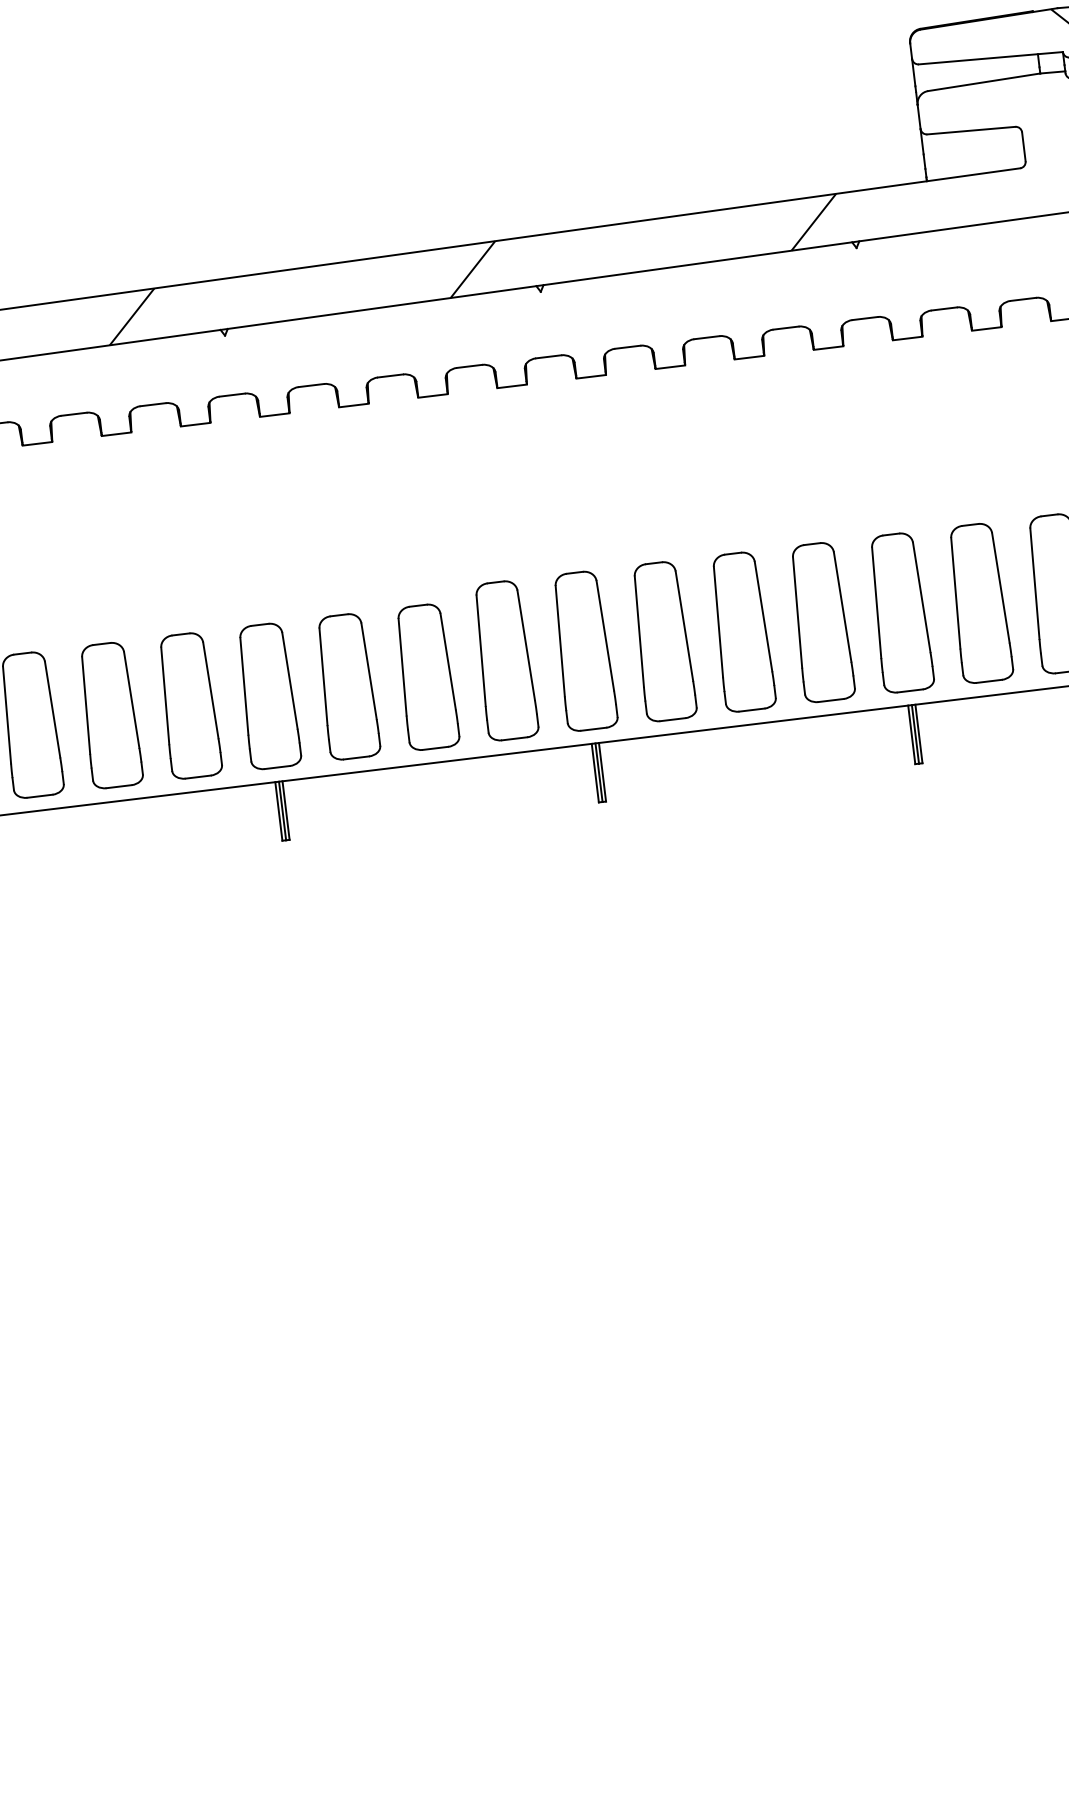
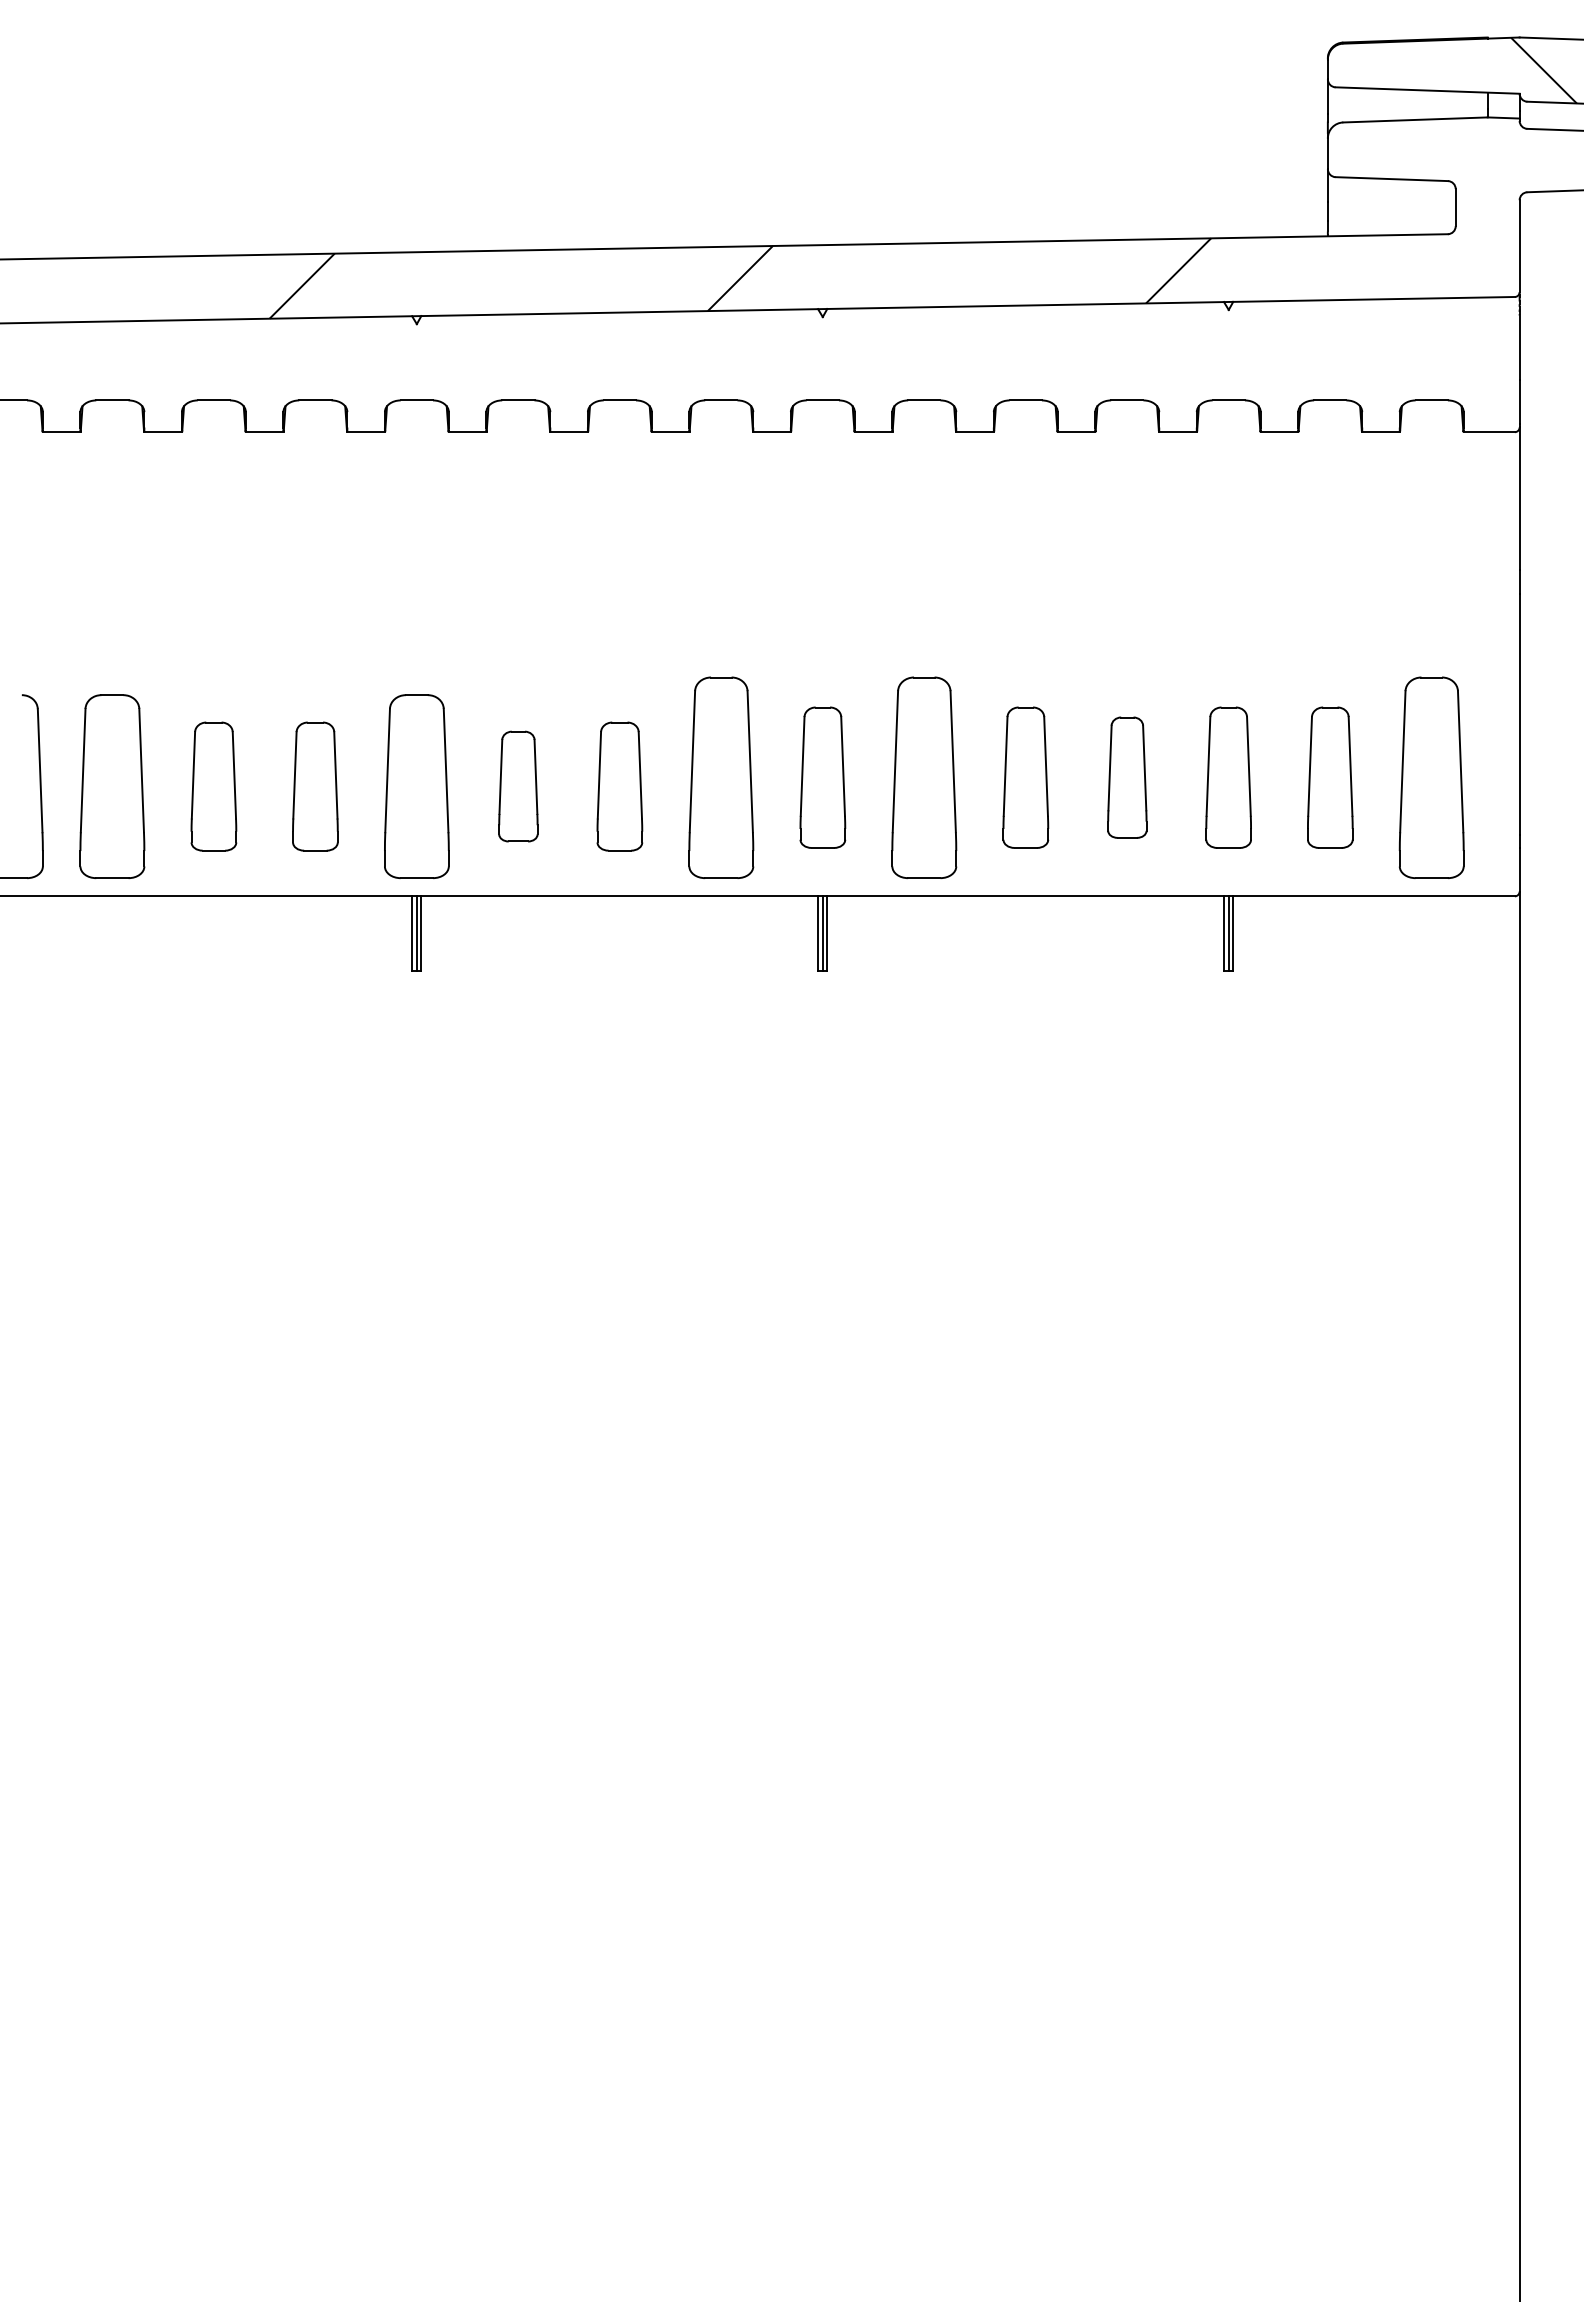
part: (980, 602) -> (1330, 777), size x0.7
part: (900, 612) -> (1228, 777), size x0.7
part: (821, 622) -> (1127, 777), size x0.6
part: (742, 631) -> (1025, 777), size x0.7
part: (584, 650) -> (822, 777), size x0.7
part: (426, 676) -> (619, 786), size x0.7
part: (347, 686) -> (518, 786), size x0.6
part: (189, 705) -> (315, 786), size x0.7
part: (110, 715) -> (213, 786), size x0.7

